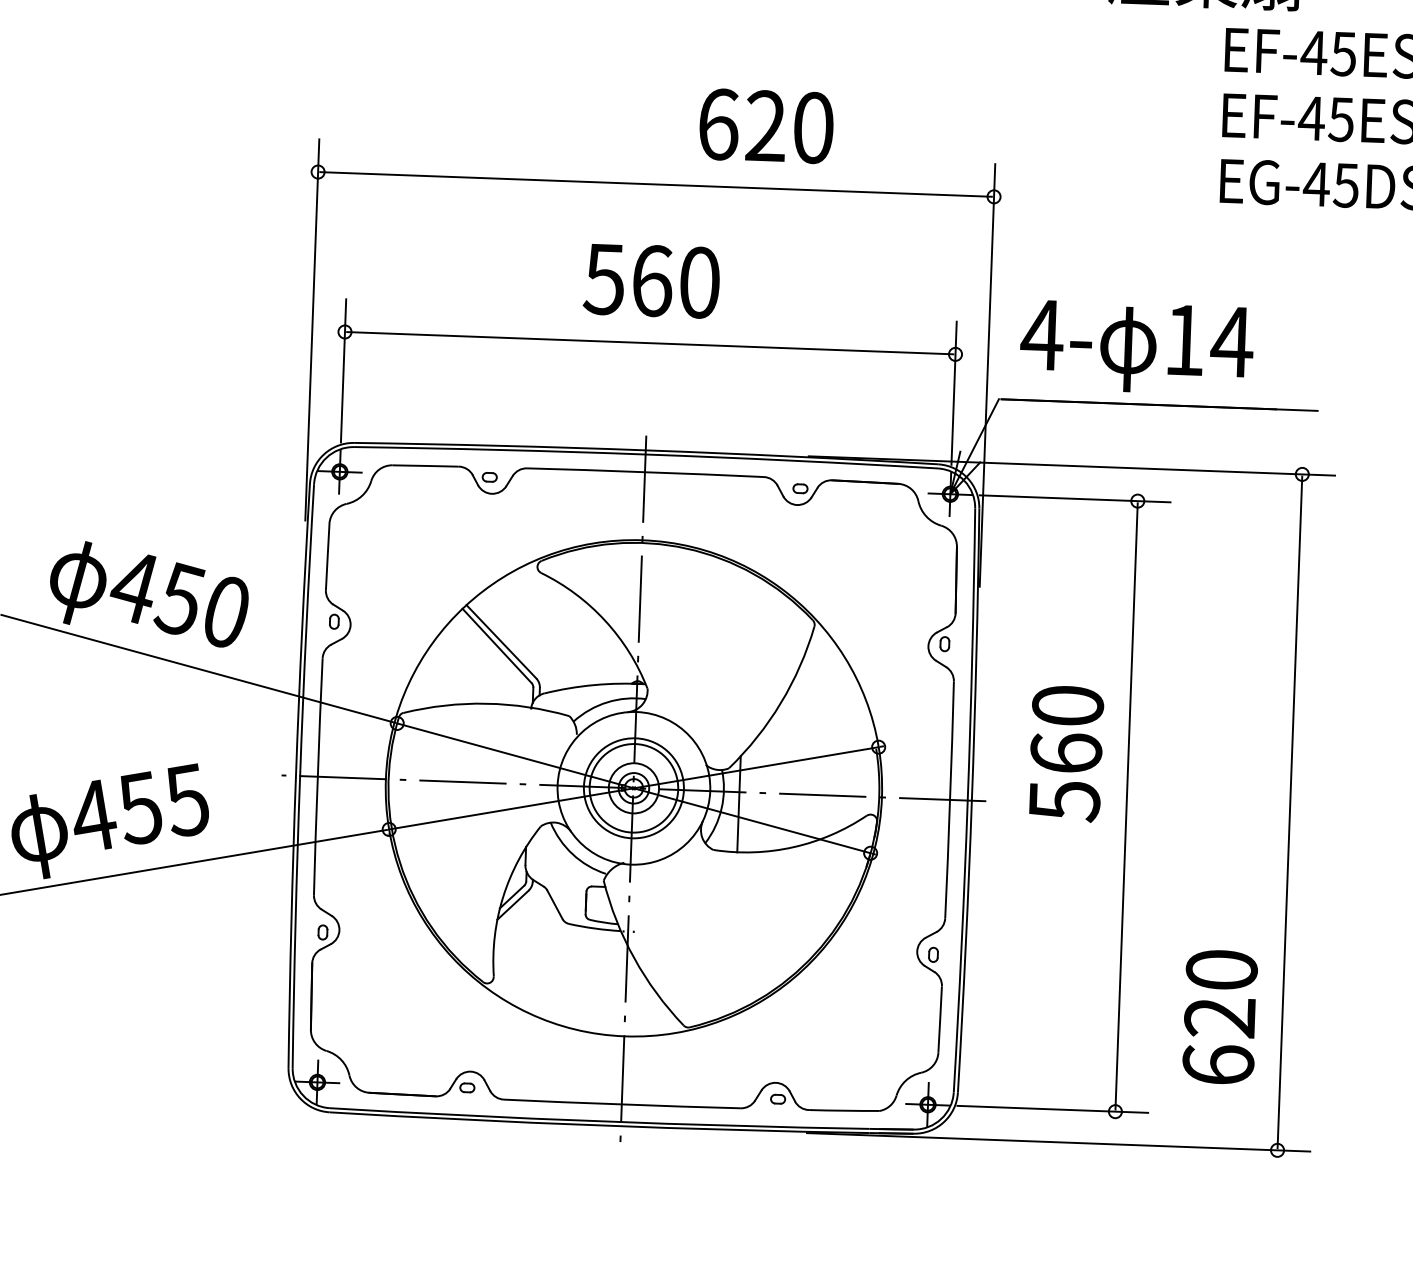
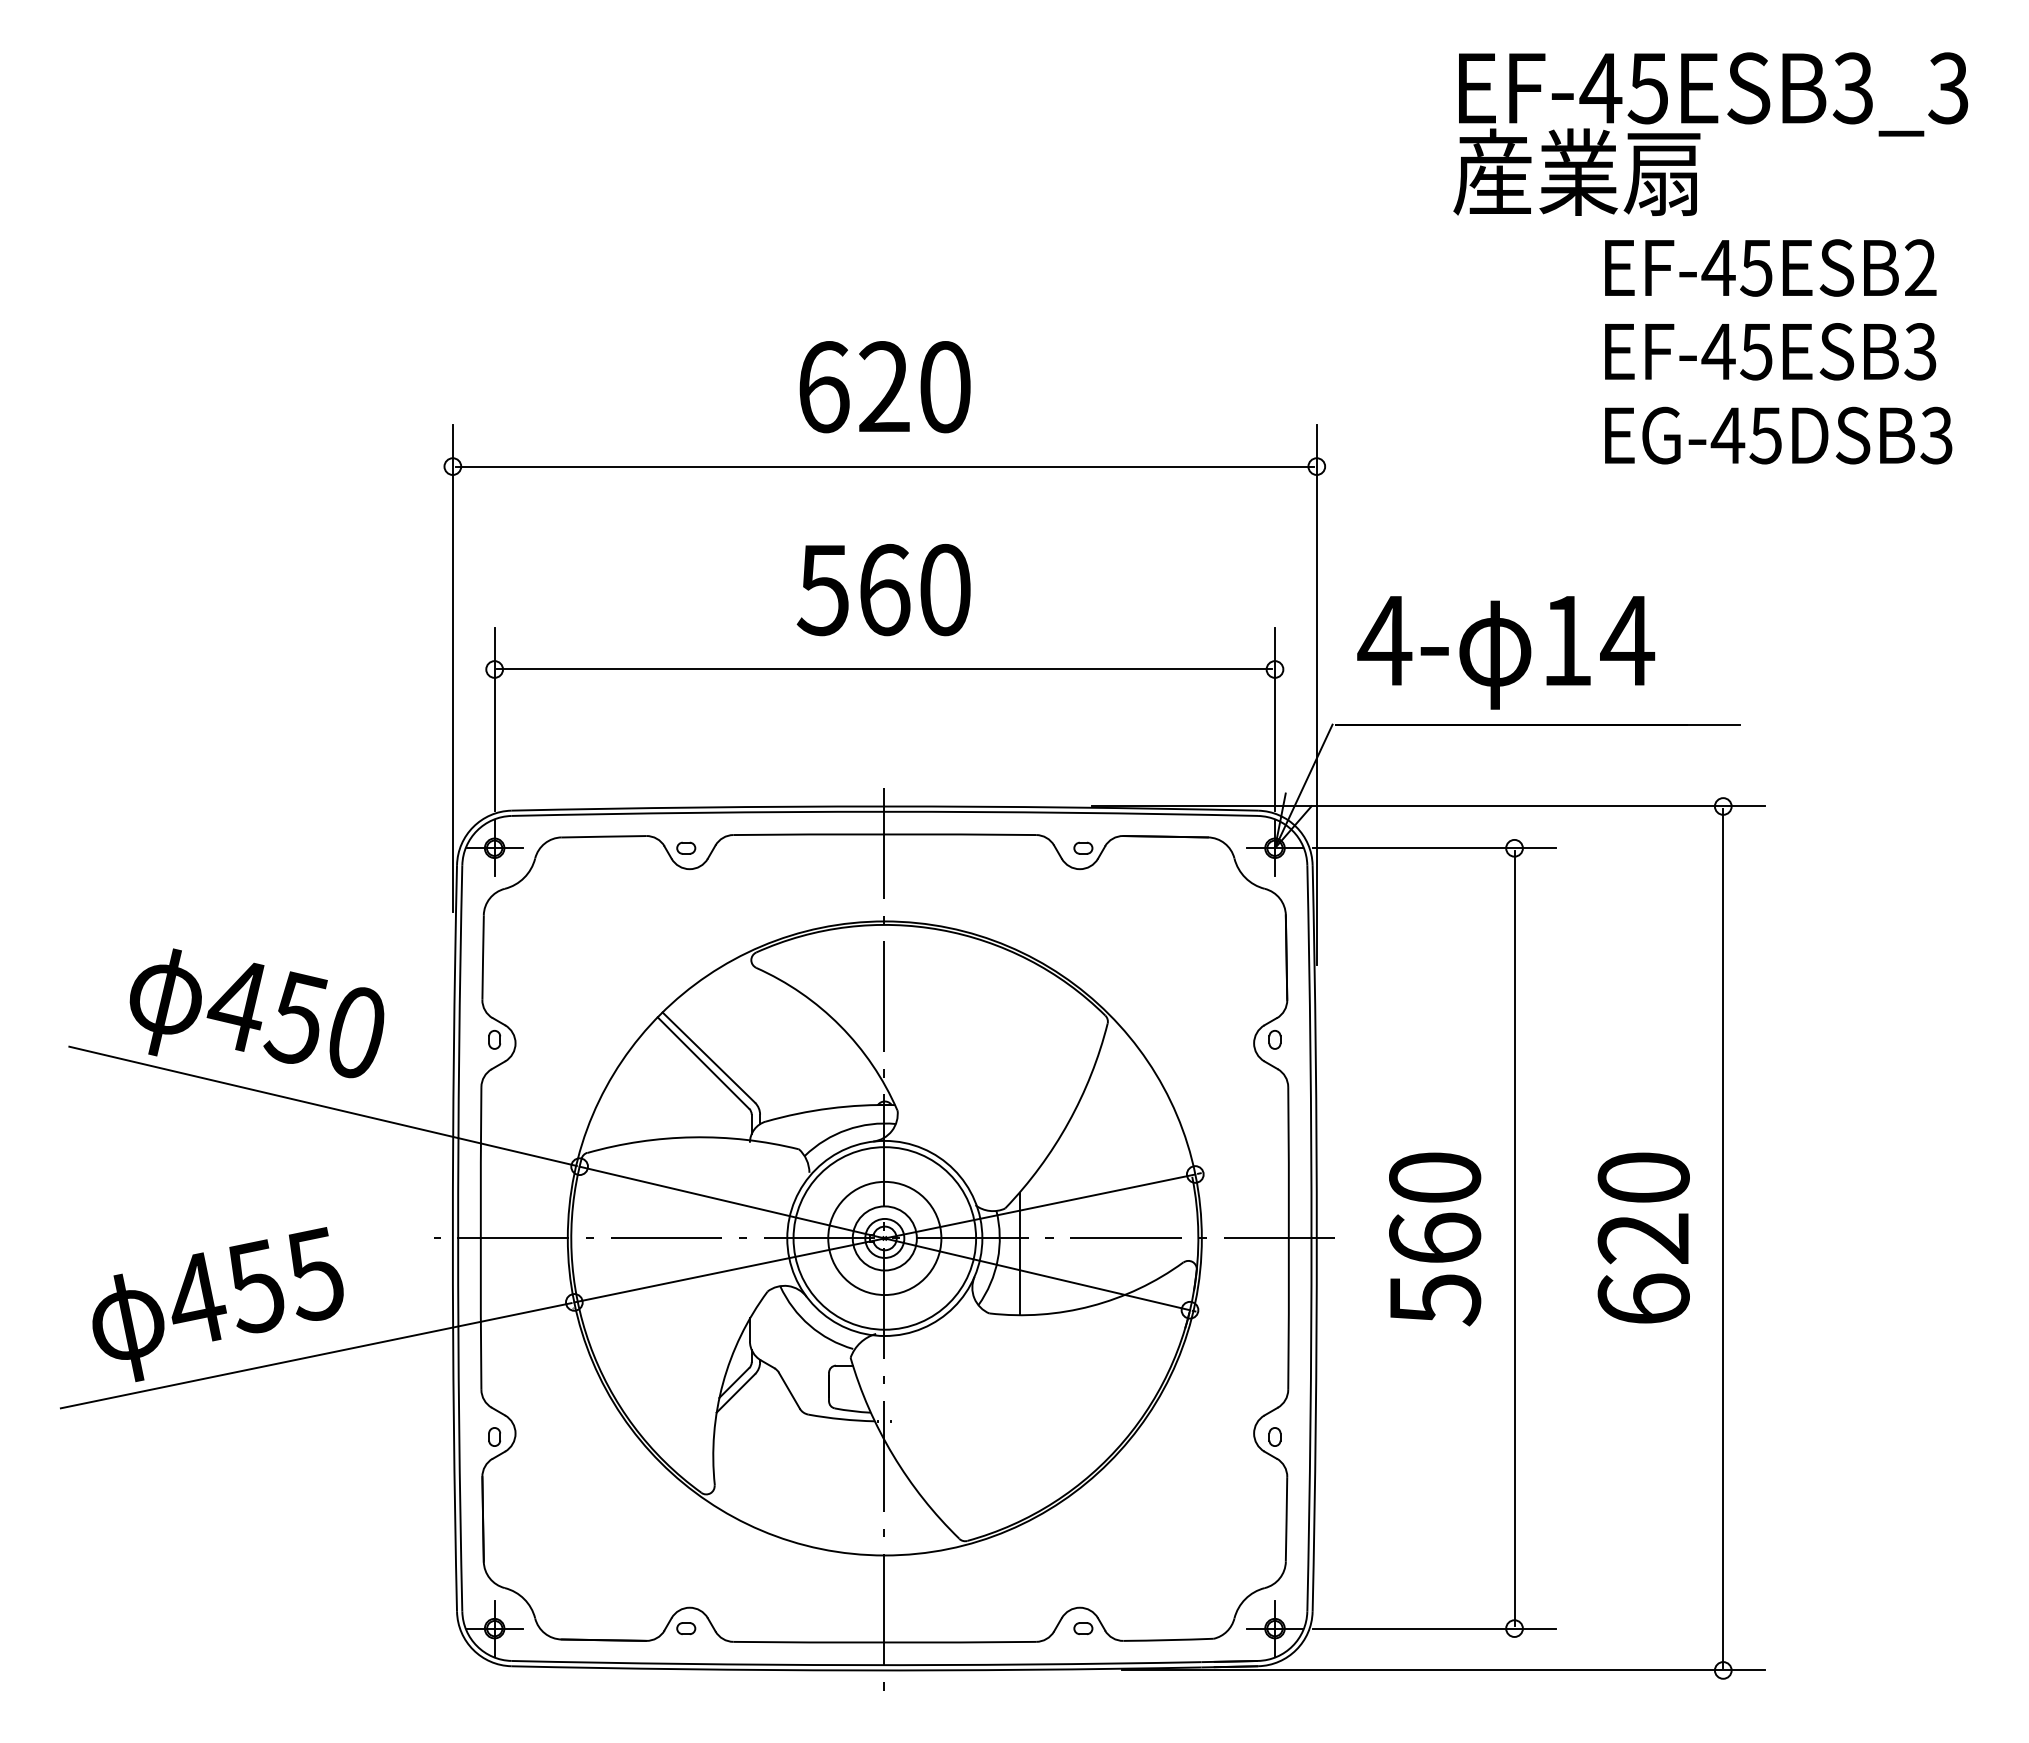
text: (766, 126) -> (884, 387), moved
text: (1066, 754) -> (1435, 1239), moved
circle: (633, 788) -> (884, 1238), size x1.43
text: (1219, 1016) -> (1643, 1237), moved

